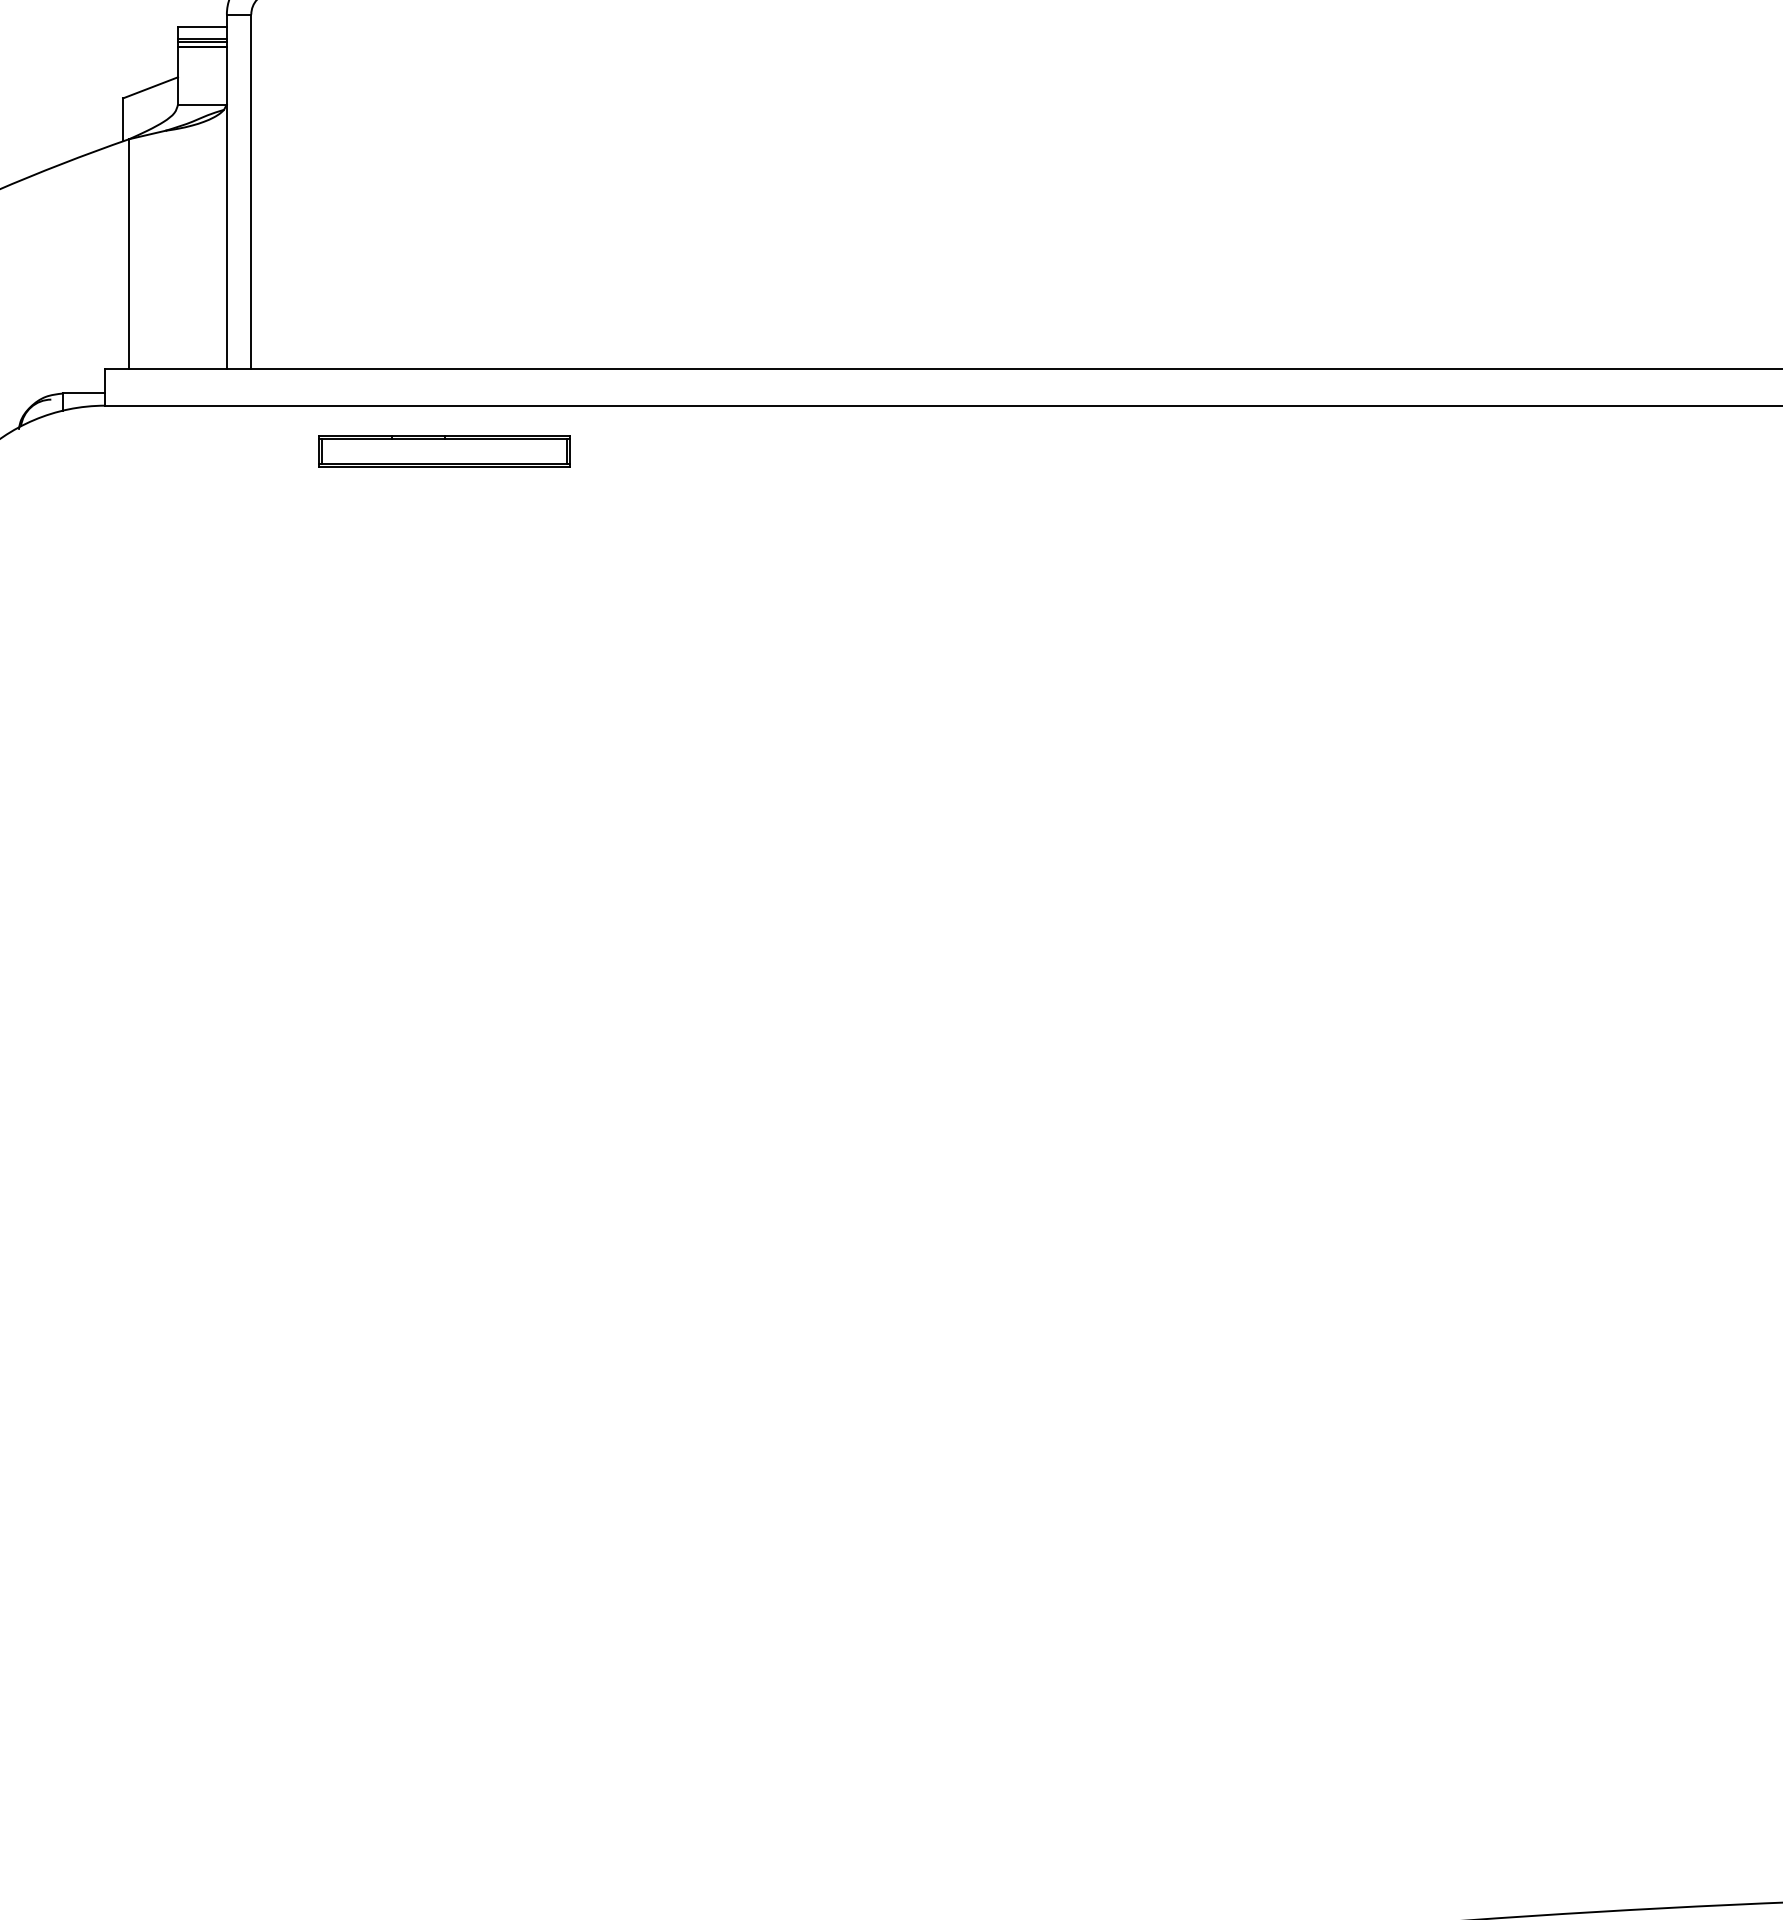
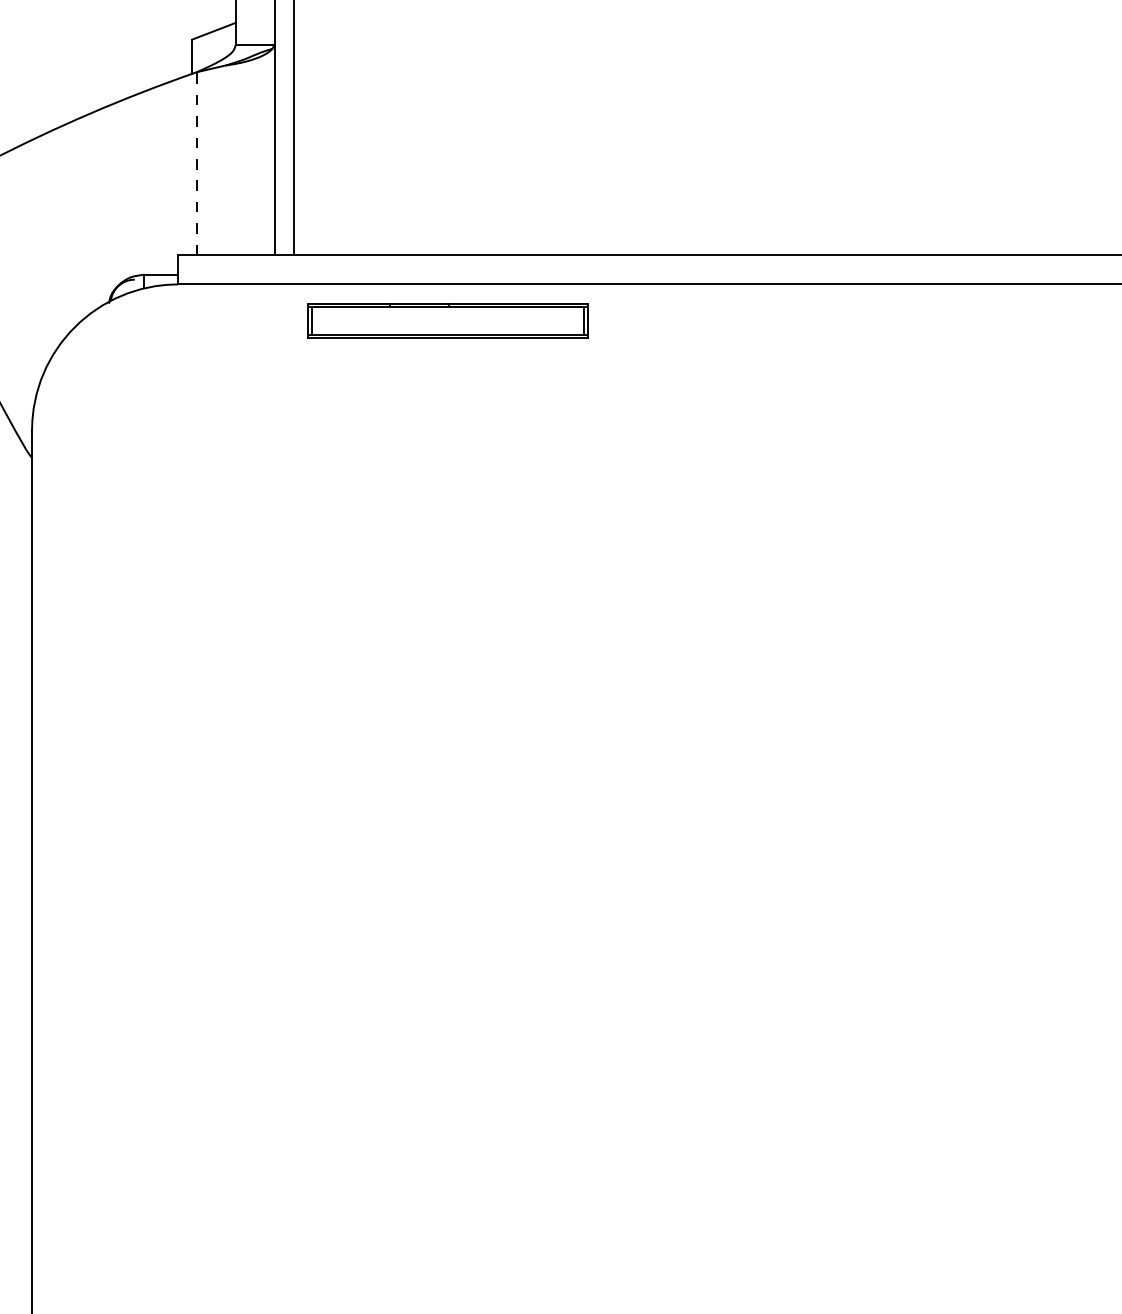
line: (129, 254) -> (197, 164), solid -> dashed
part: (444, 451) -> (448, 320), size x1.4

